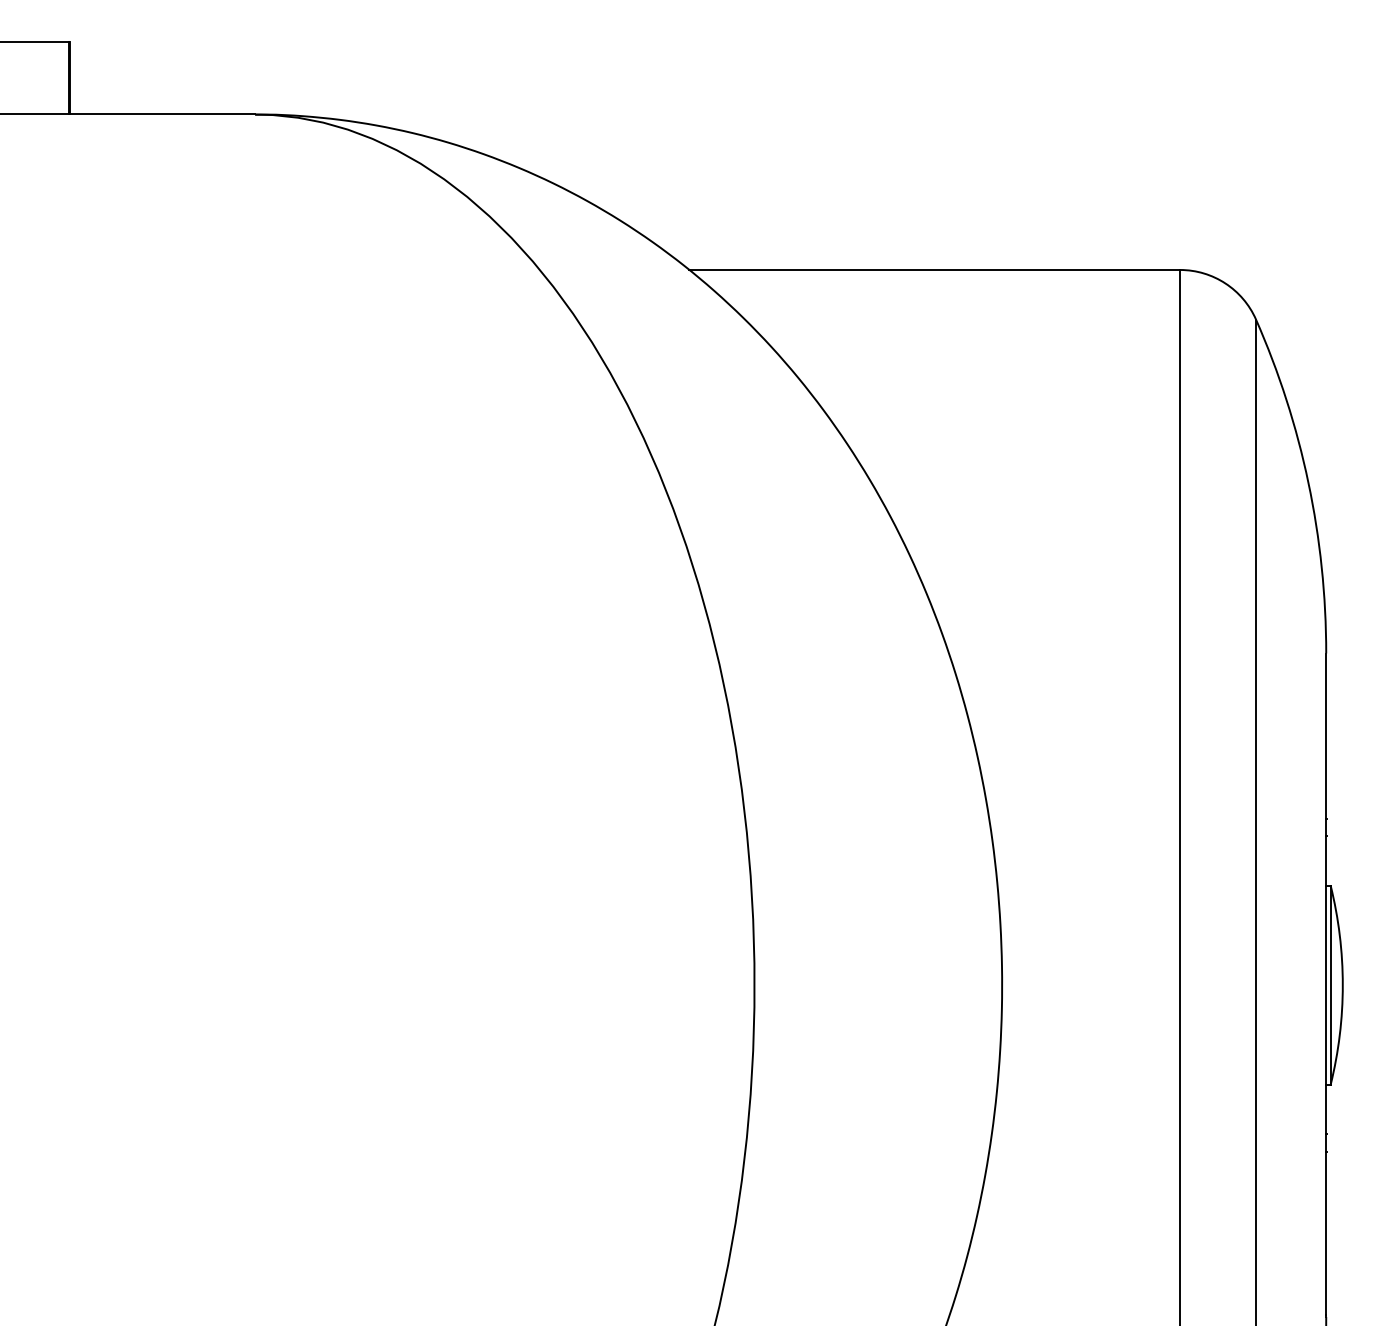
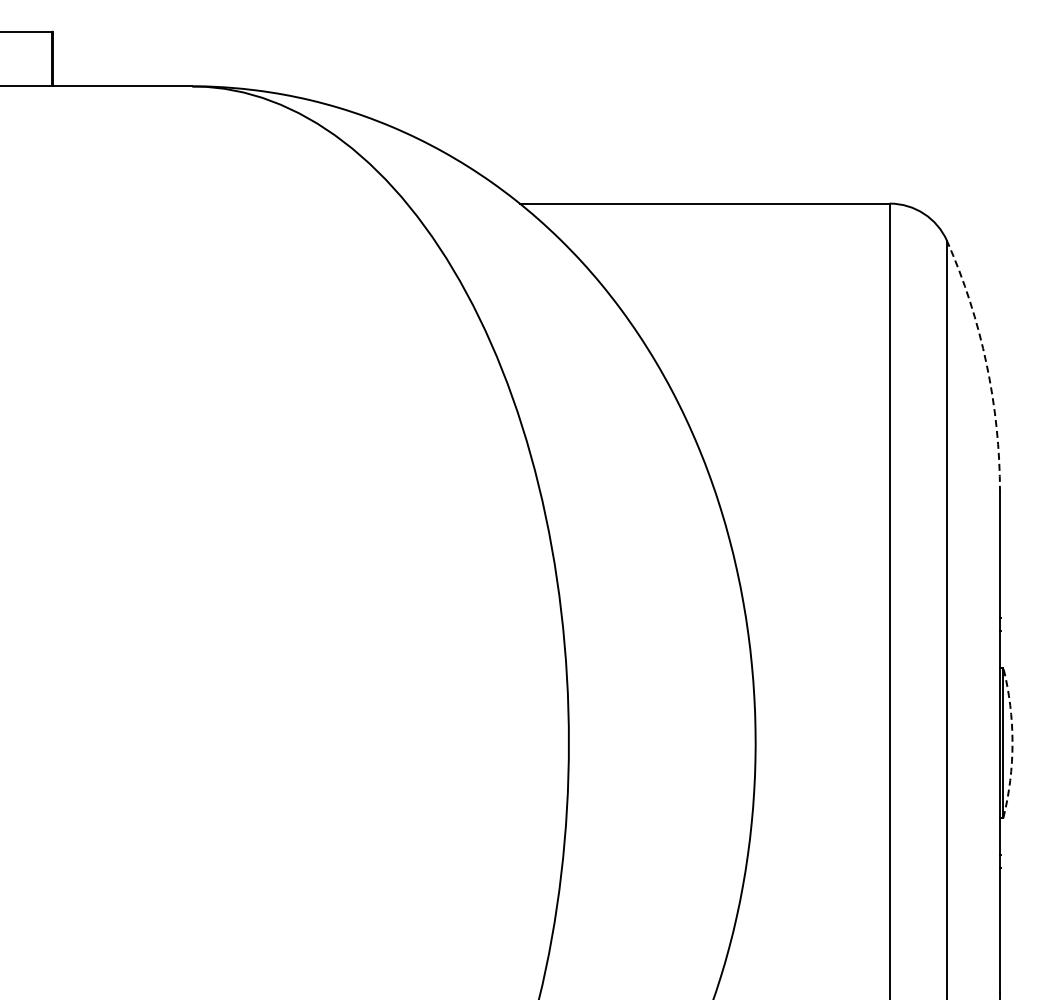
arc: (1308, 483) -> (986, 364), solid -> dashed
arc: (1342, 984) -> (1012, 742), solid -> dashed

